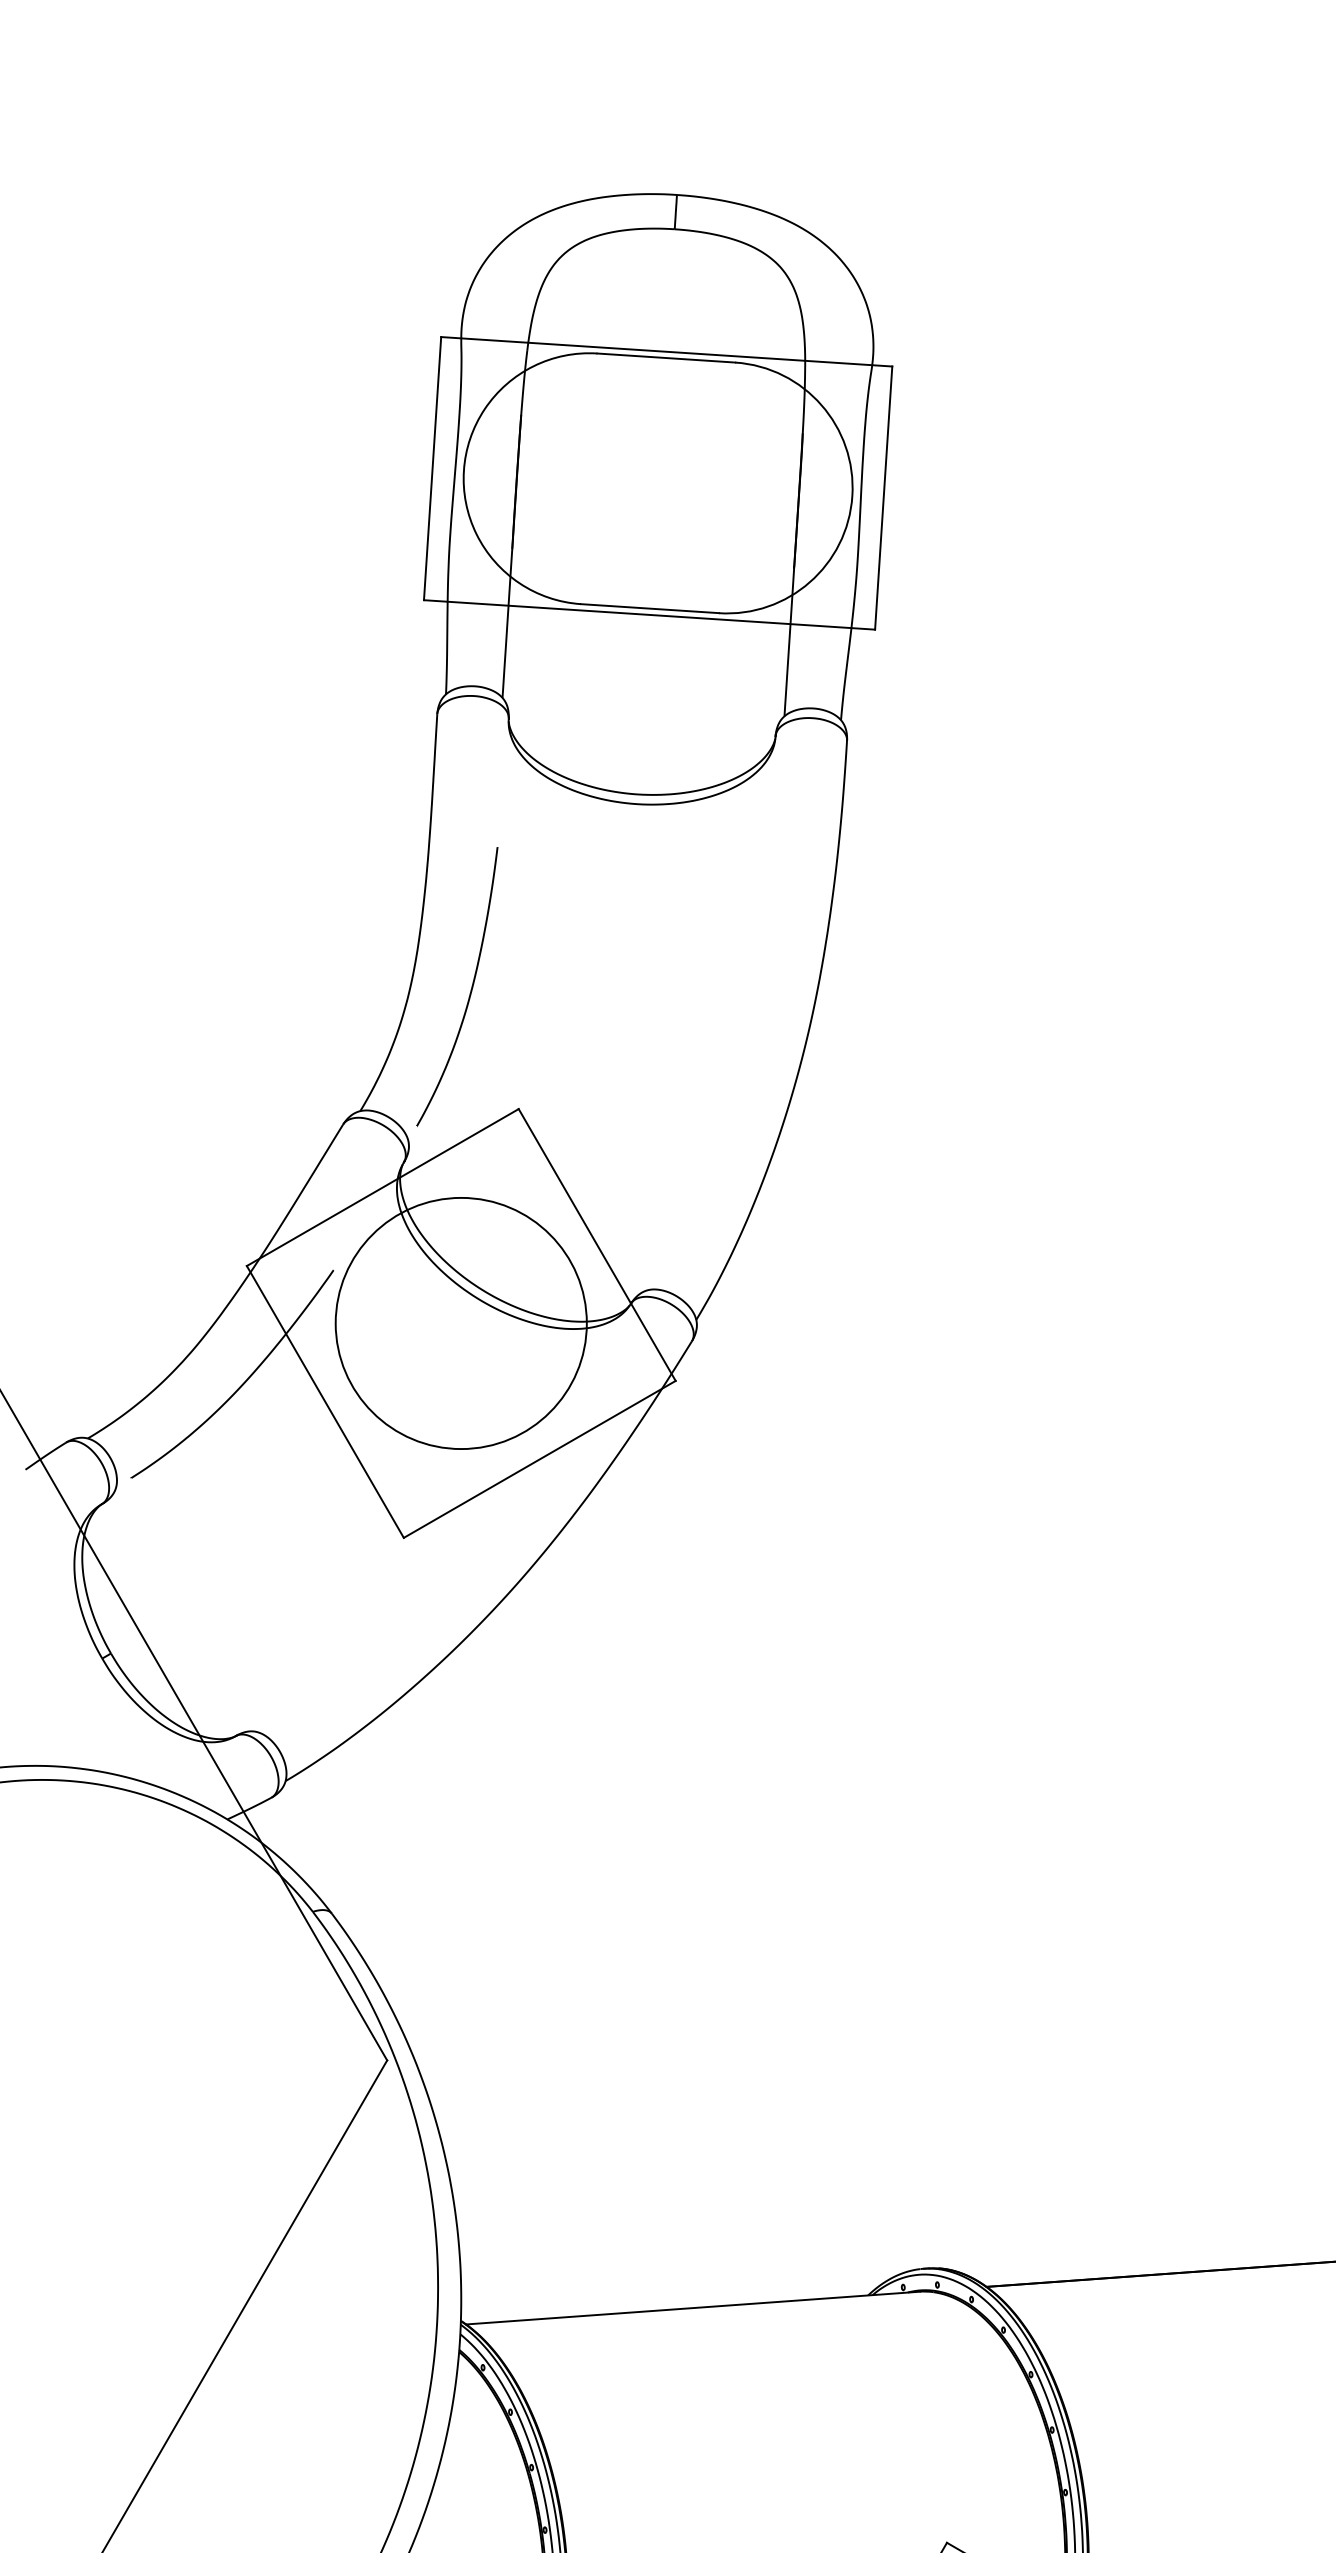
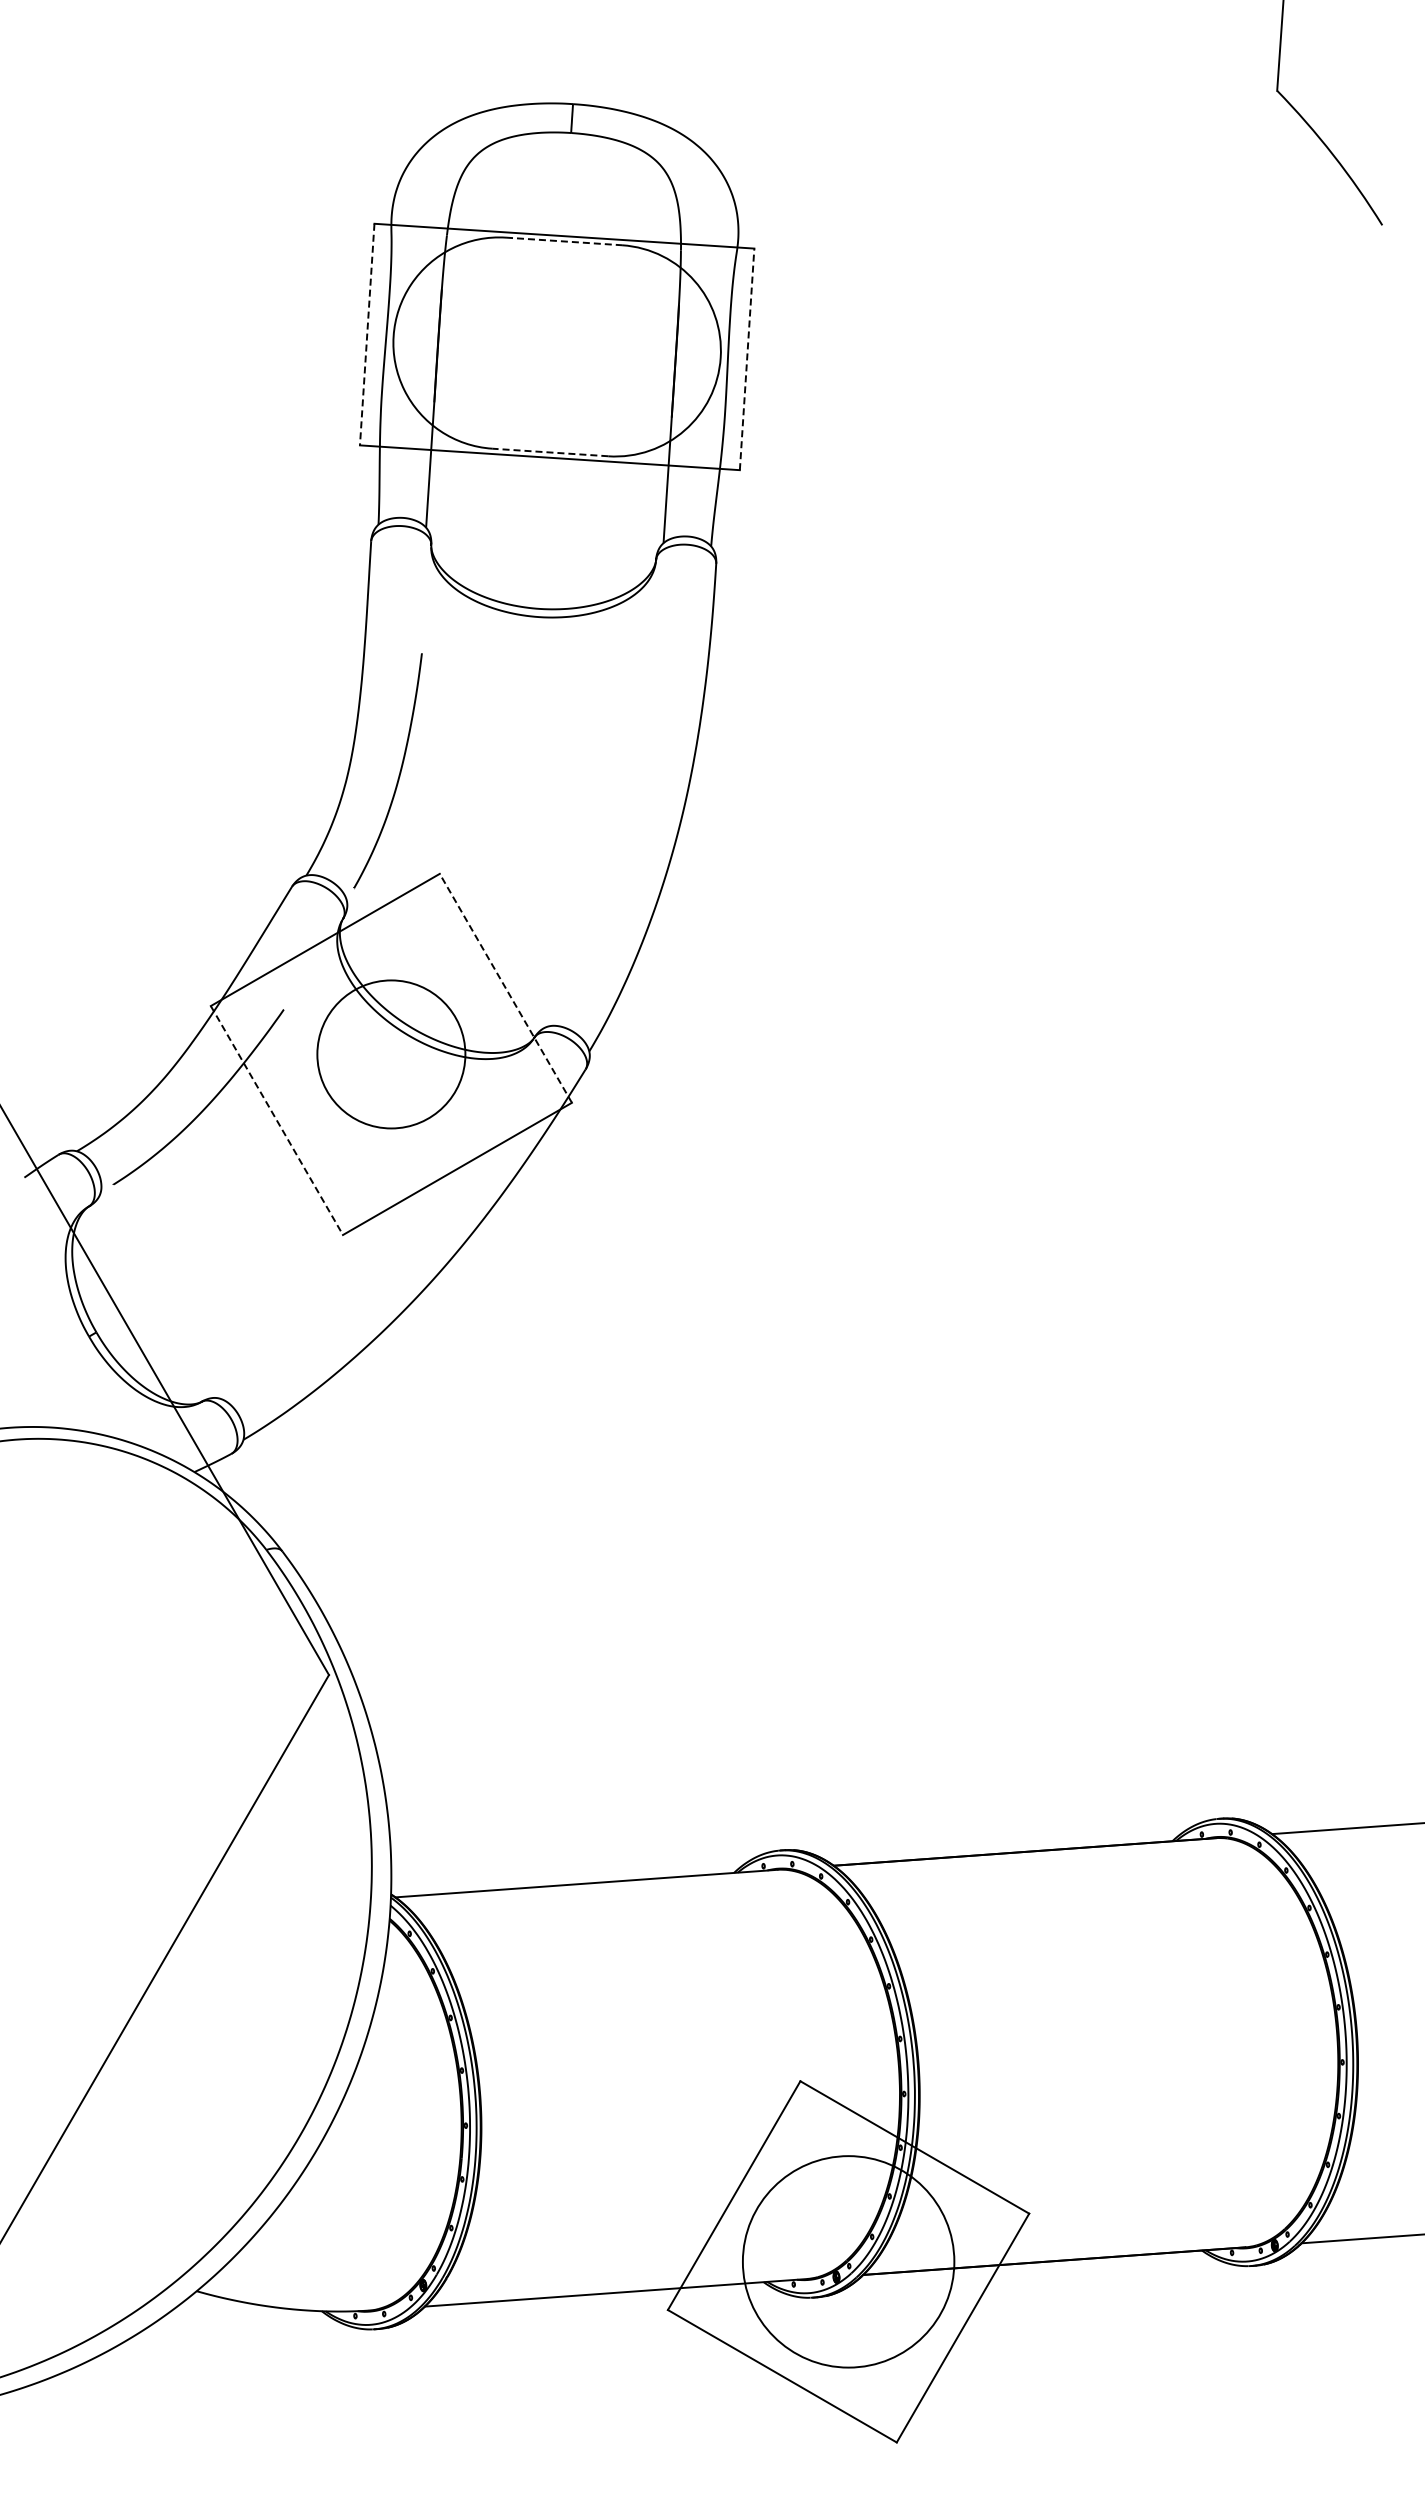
line: (666, 358) -> (564, 241), solid -> dashed
line: (432, 469) -> (367, 335), solid -> dashed
line: (884, 497) -> (747, 358), solid -> dashed
line: (649, 608) -> (549, 452), solid -> dashed
line: (596, 1243) -> (505, 987), solid -> dashed
circle: (461, 1323) -> (391, 1054), size x0.7
line: (326, 1401) -> (277, 1120), solid -> dashed

